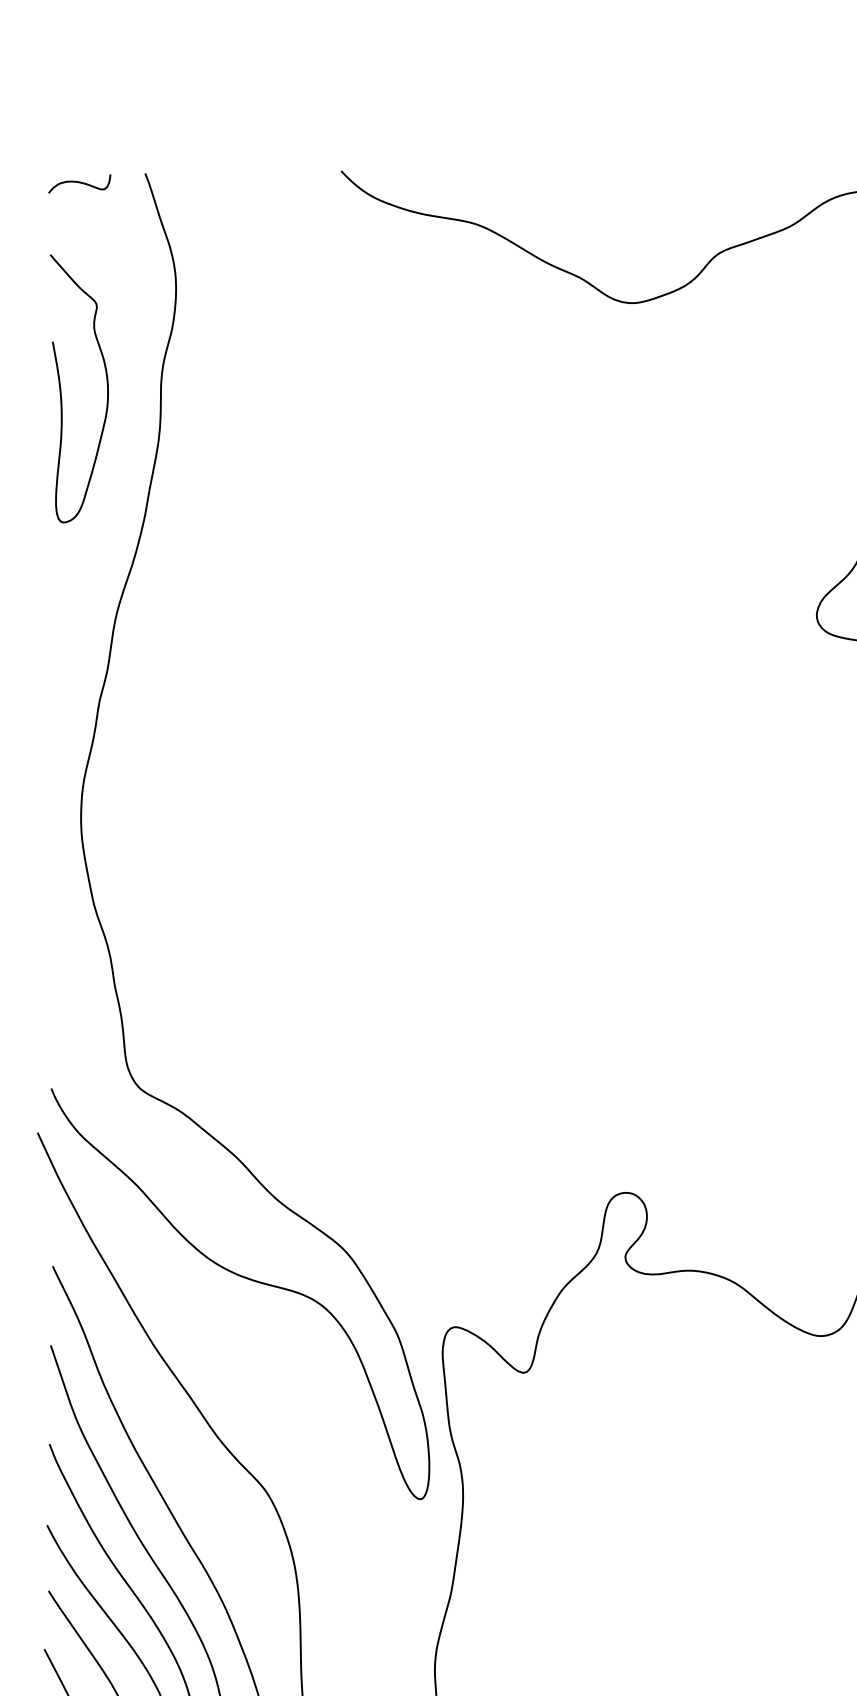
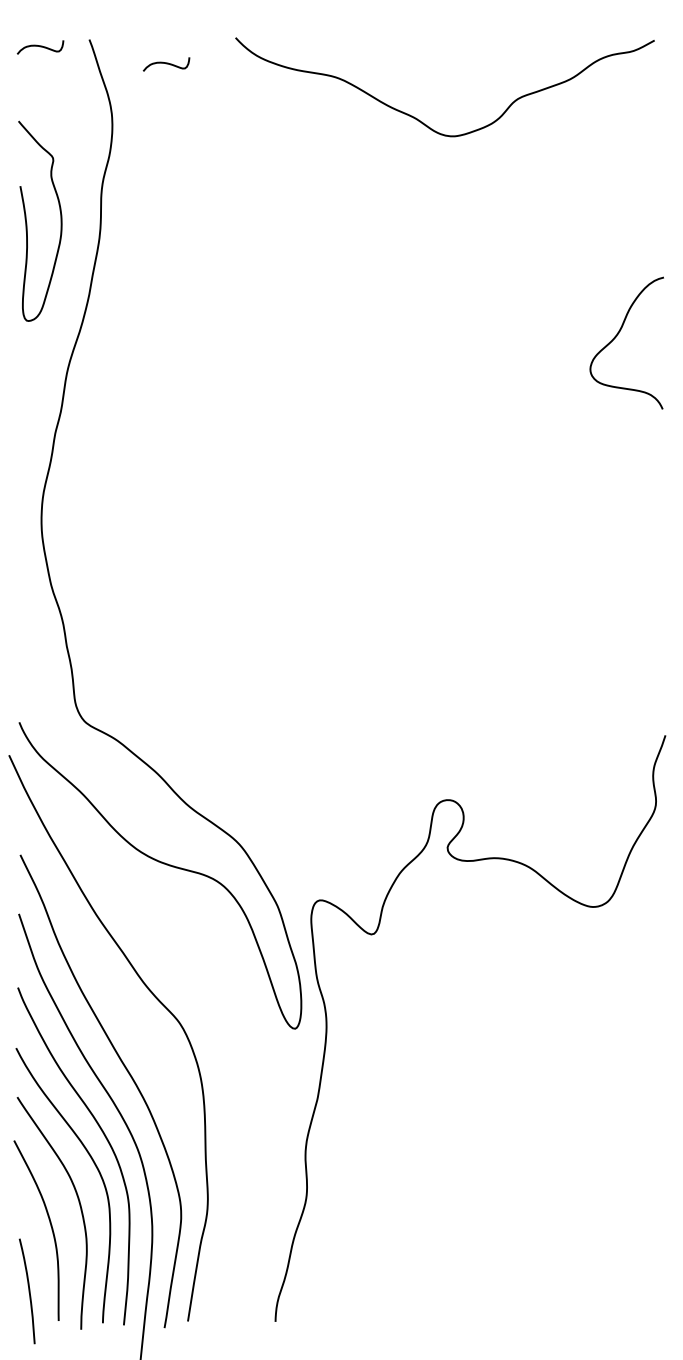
curve: (248, 206) -> (166, 64), added
curve: (62, 391) -> (27, 223), moved

